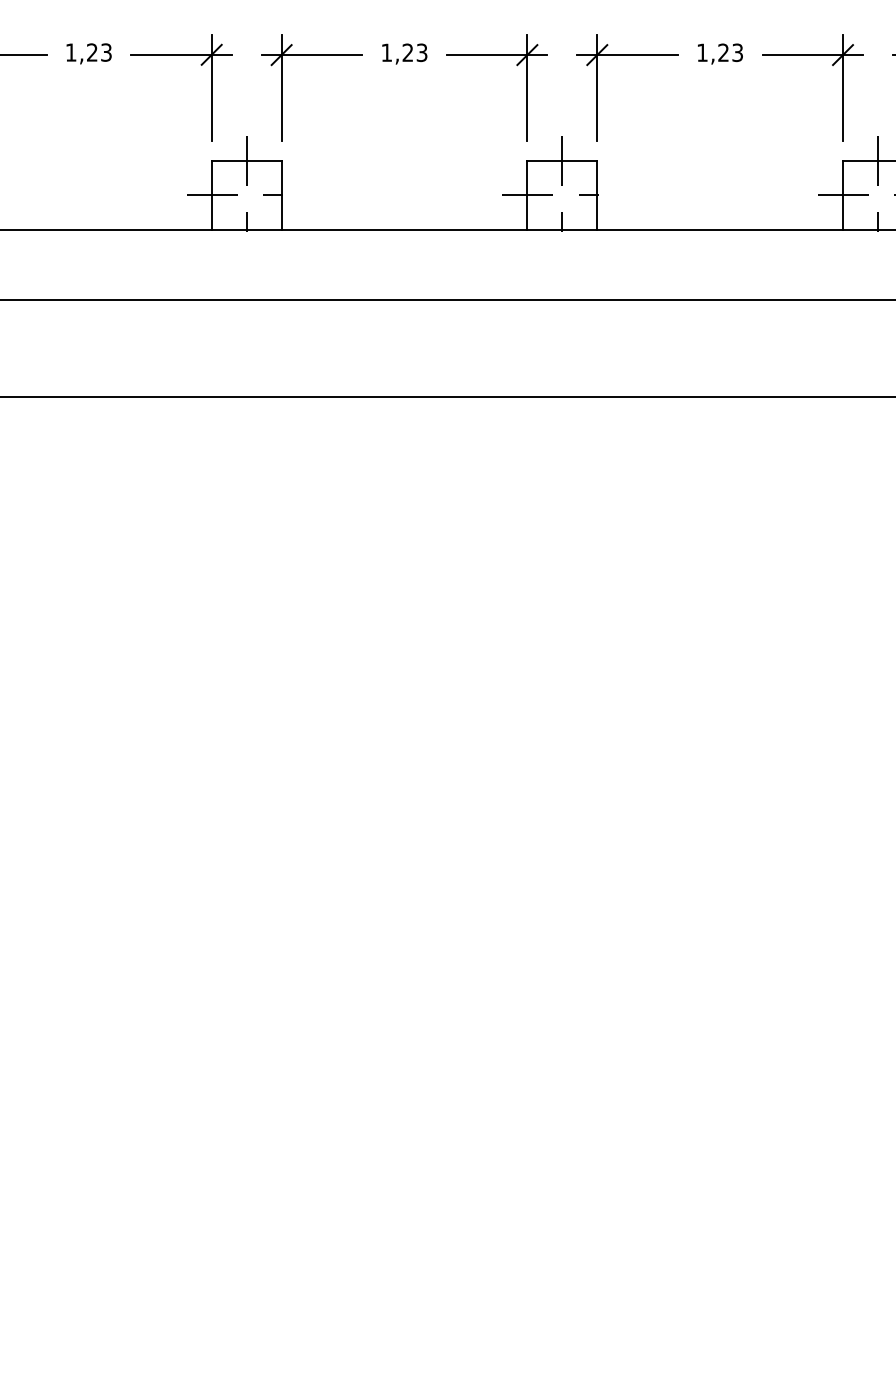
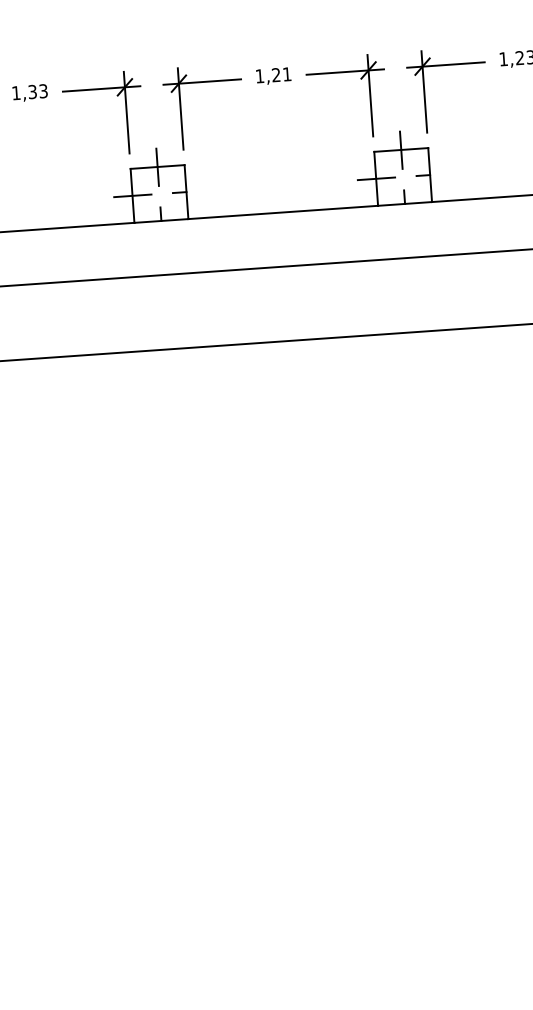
text: (92, 52) -> (32, 91), 1,23 -> 1,33
text: (421, 52) -> (286, 74), 1,23 -> 1,21

